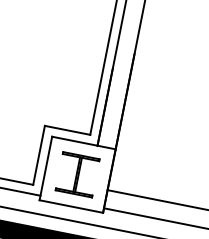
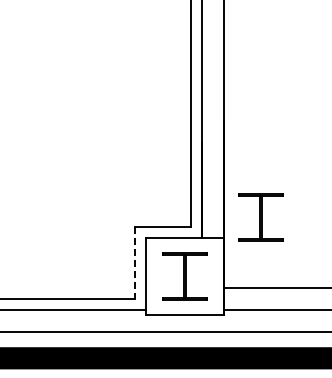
part: (148, 138) -> (260, 217), added
line: (39, 156) -> (135, 263), solid -> dashed

